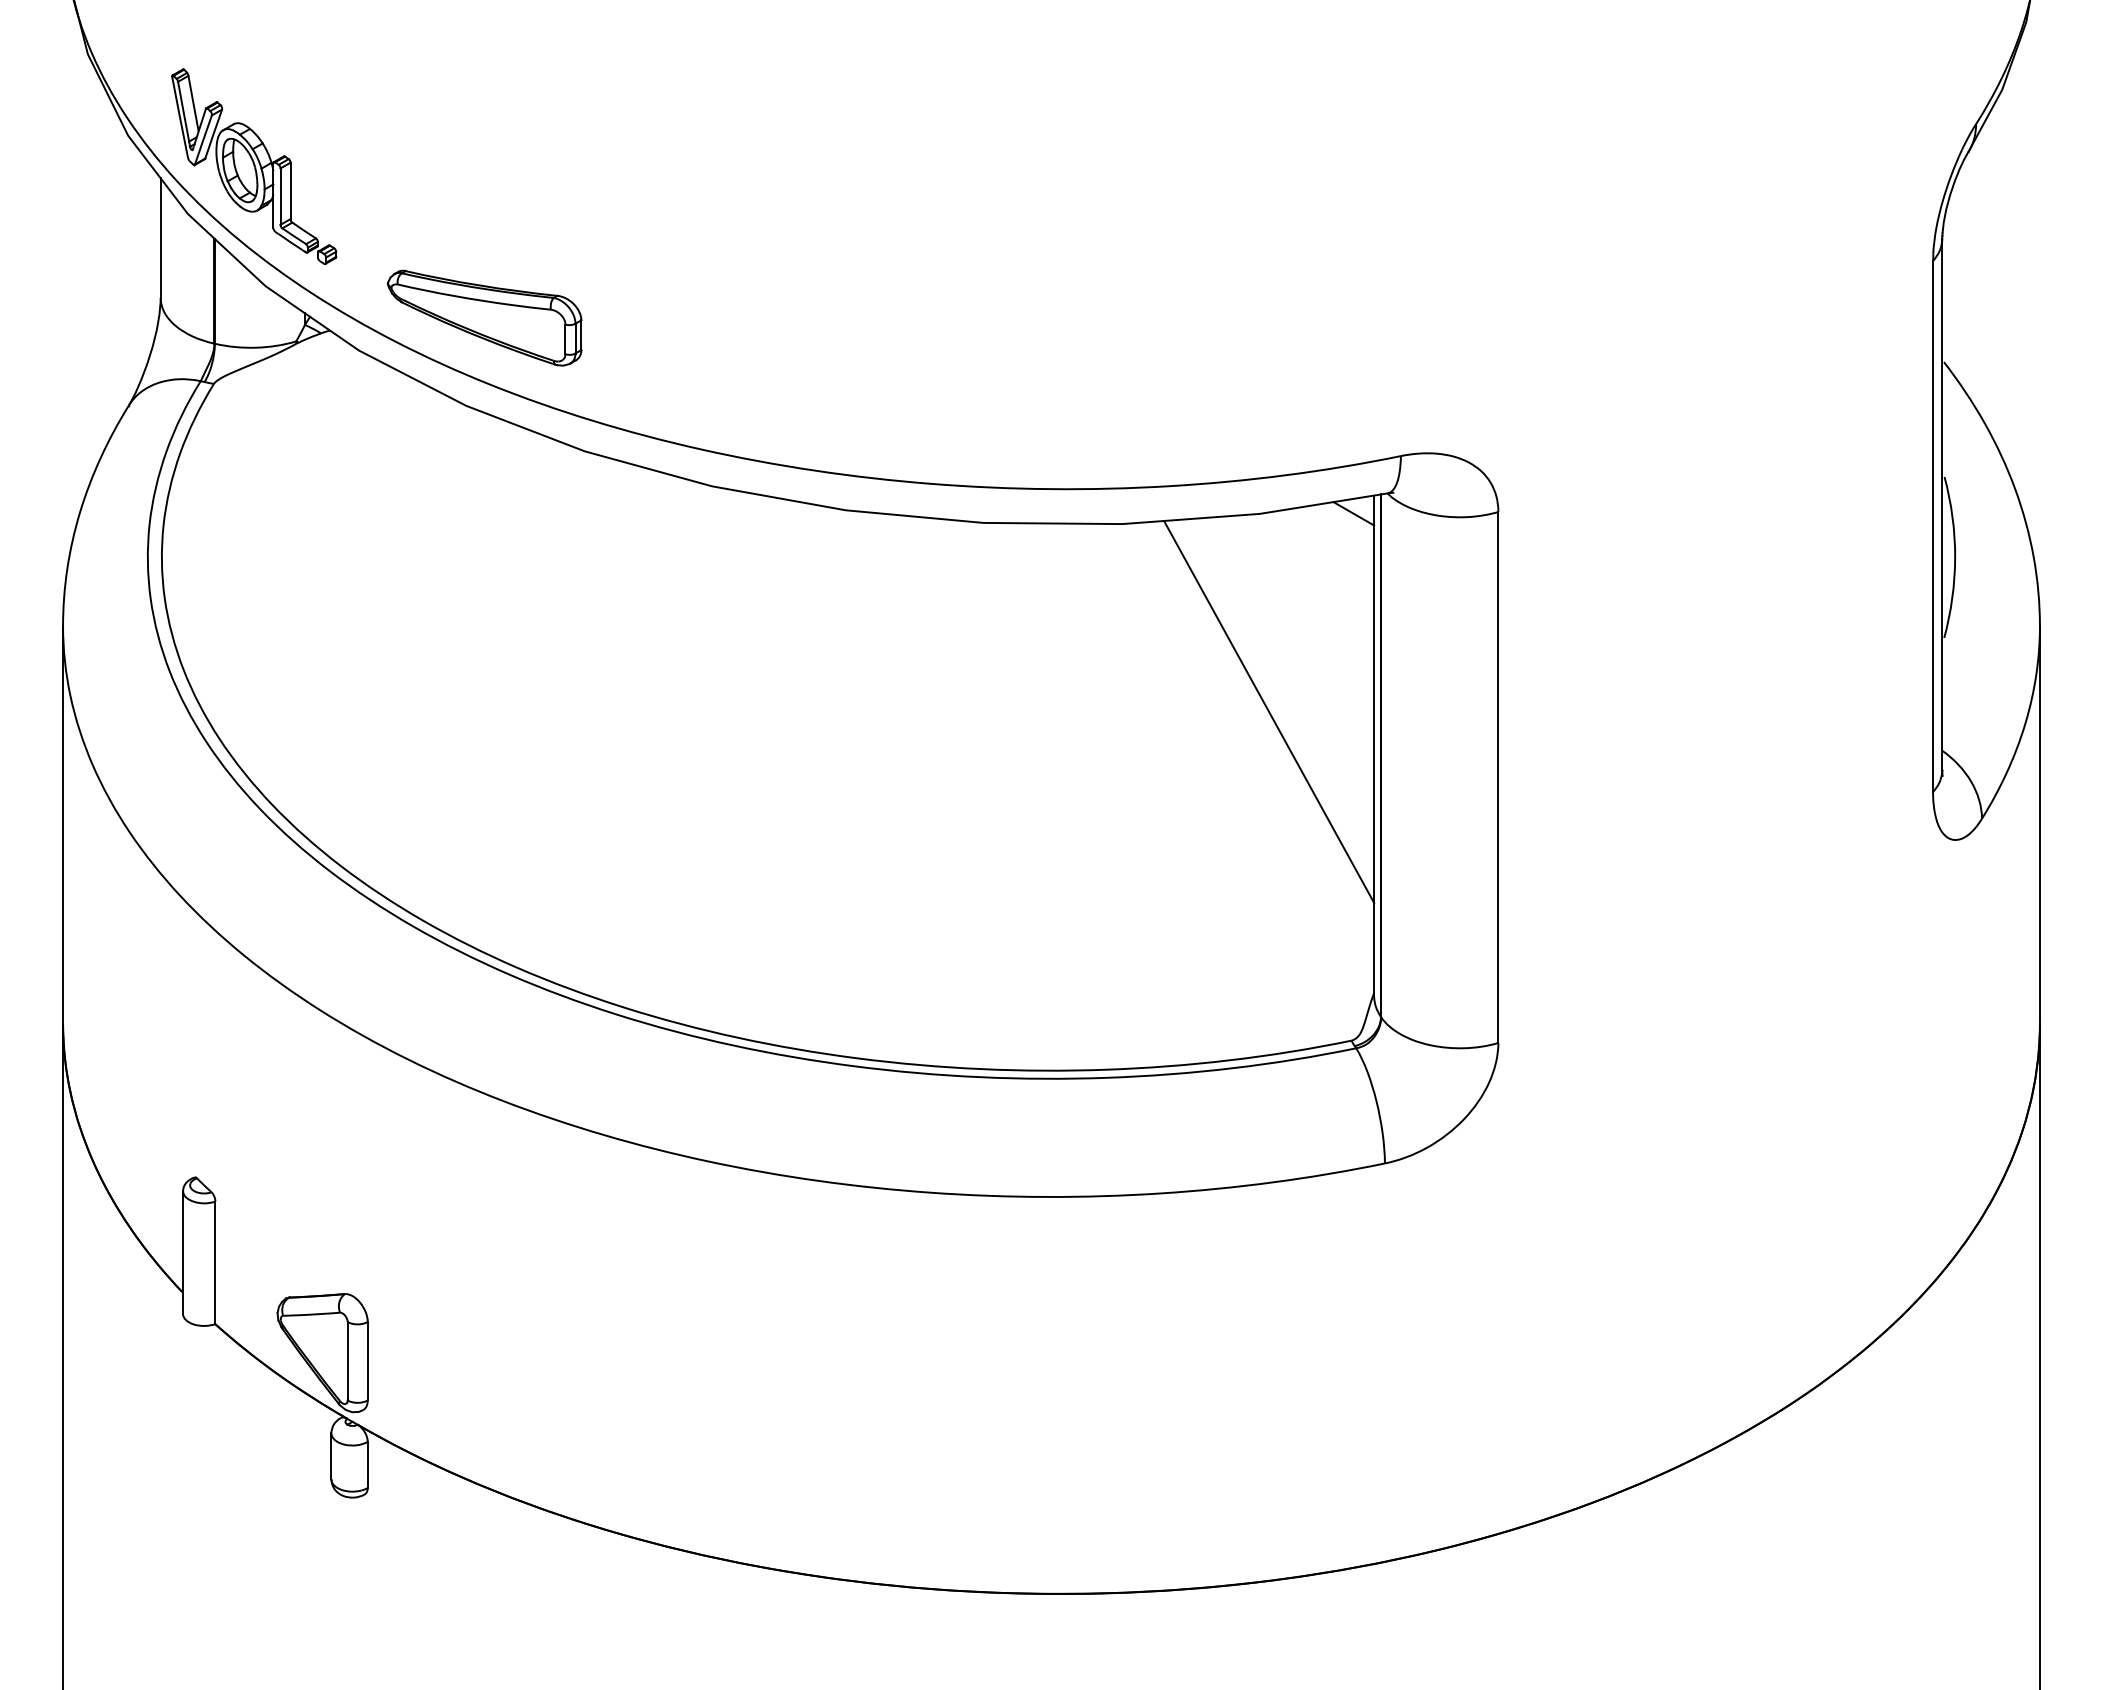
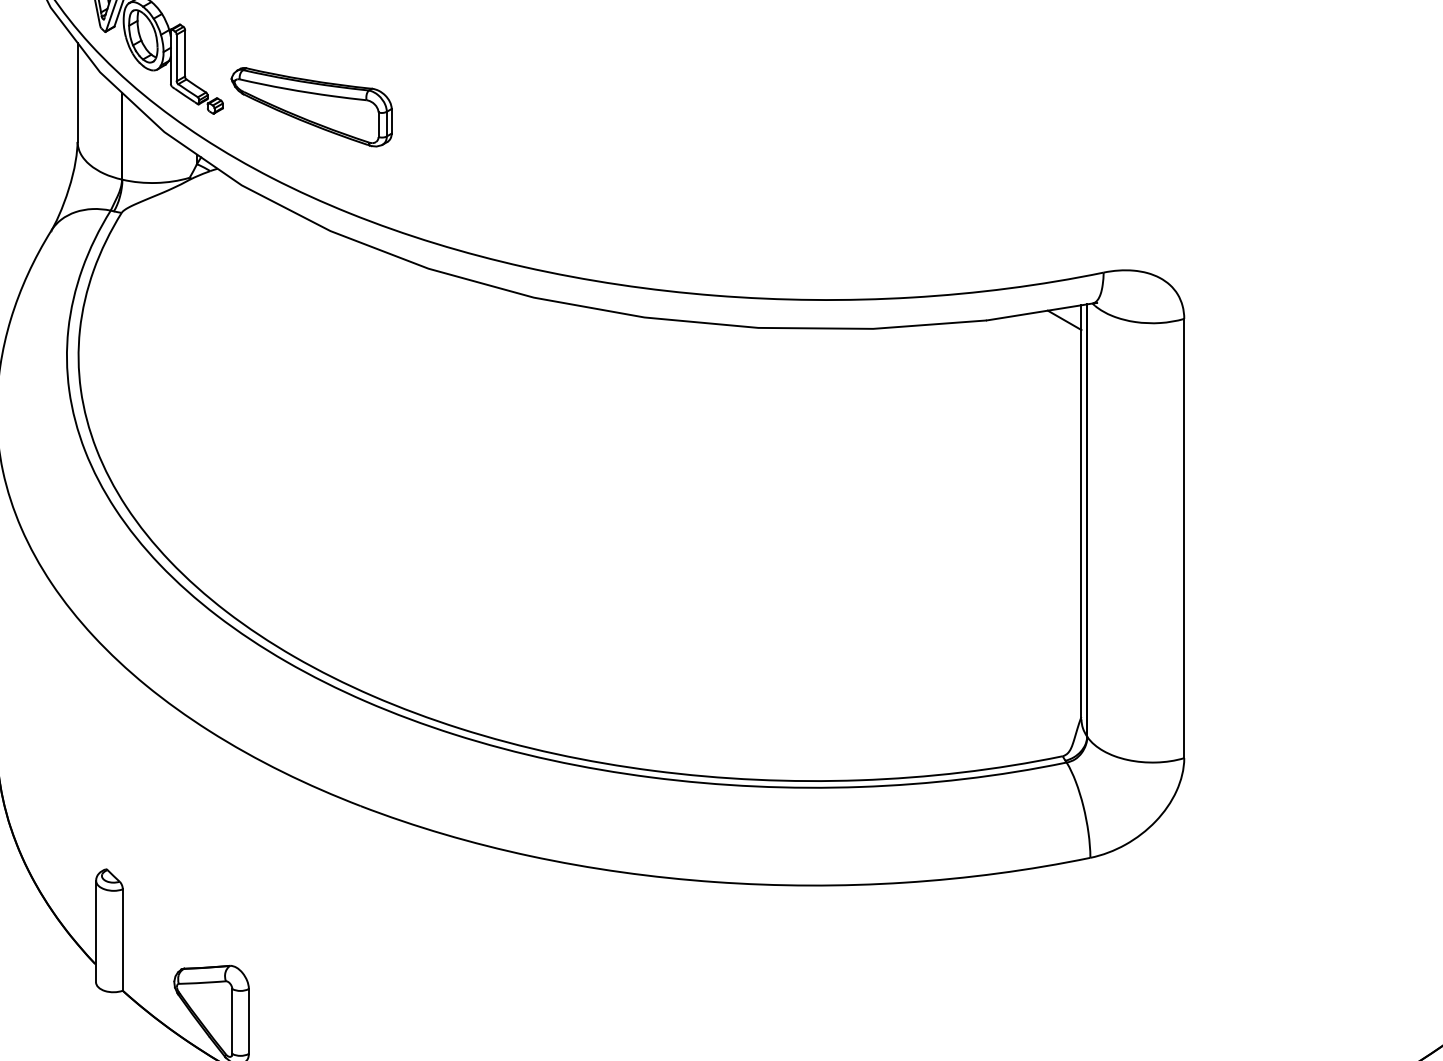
part: (484, 317) -> (311, 106), moved
line: (1269, 711) -> (994, 483), removed

